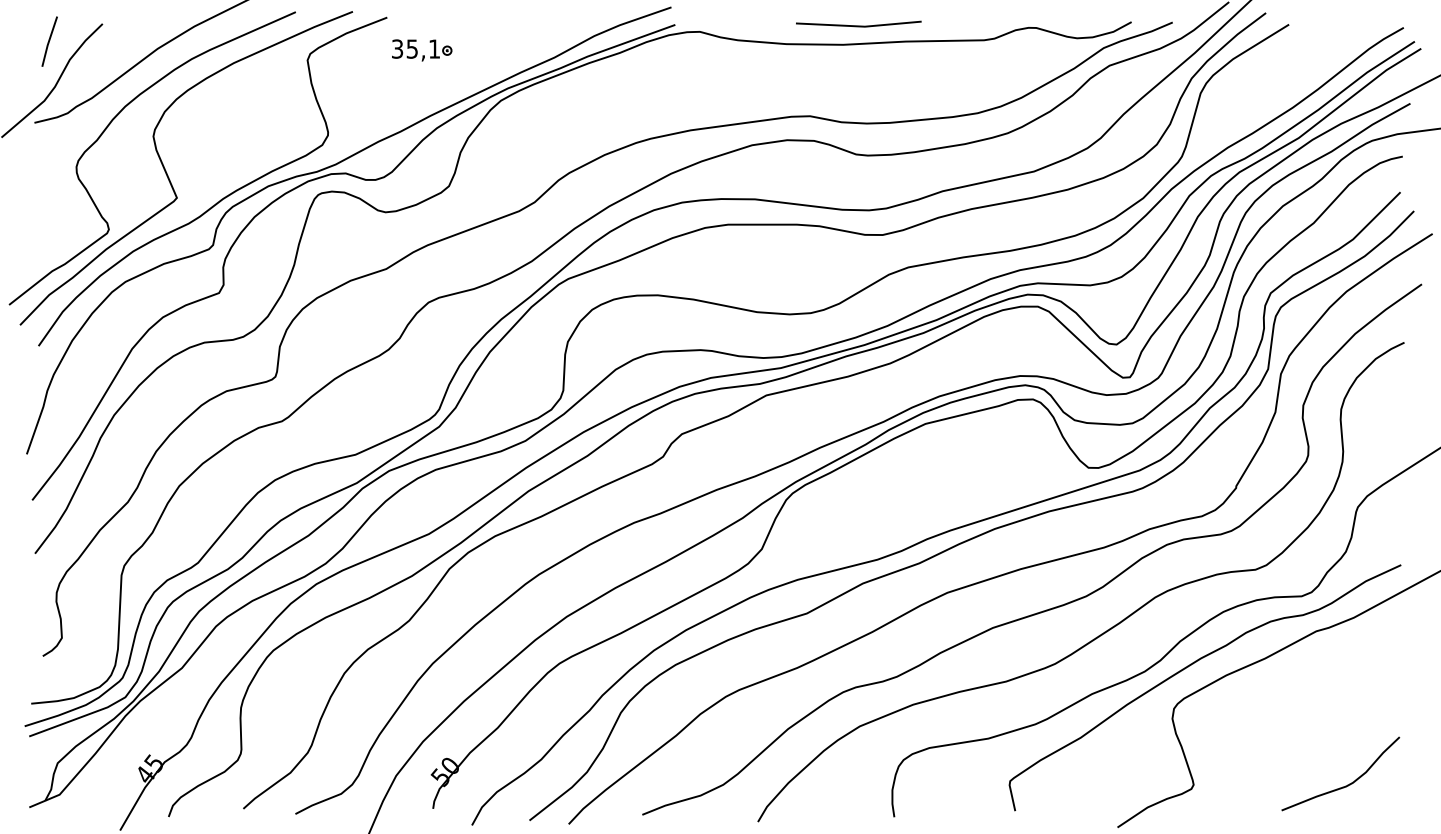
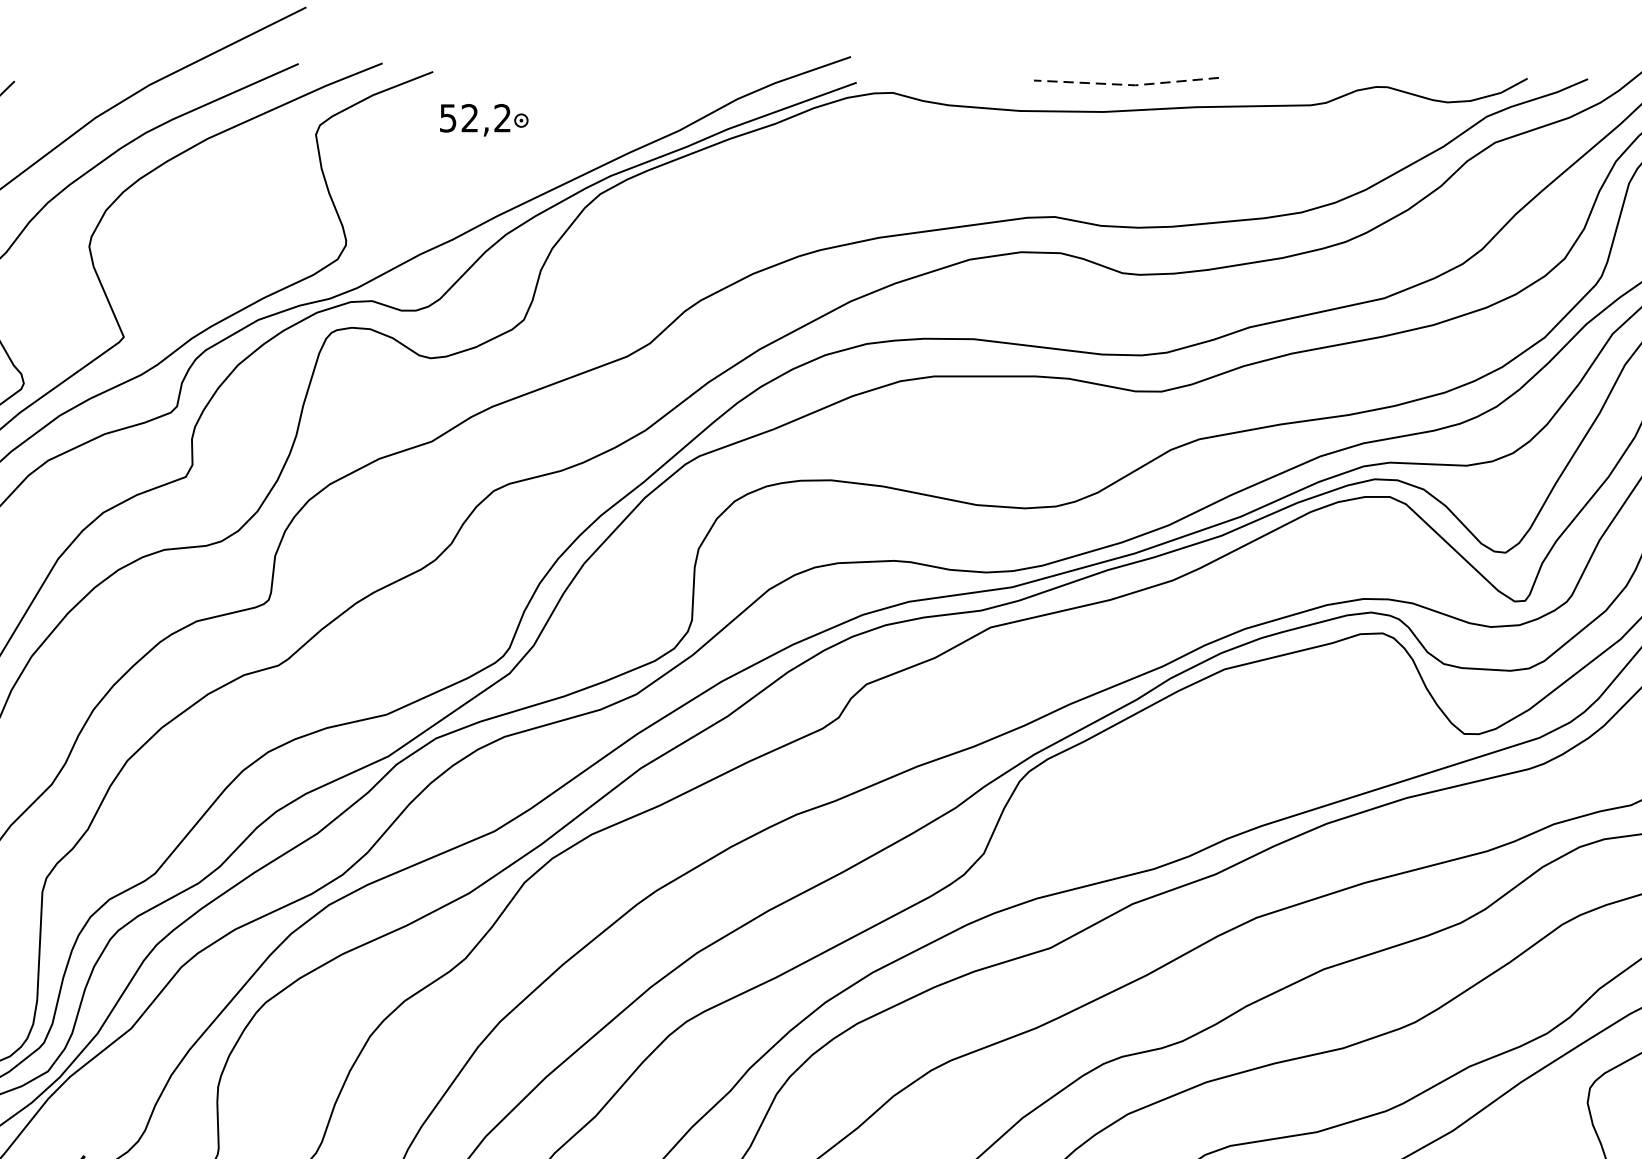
line: (859, 26) -> (1127, 85), solid -> dashed
text: (415, 48) -> (474, 117), 35,1 -> 52,2

